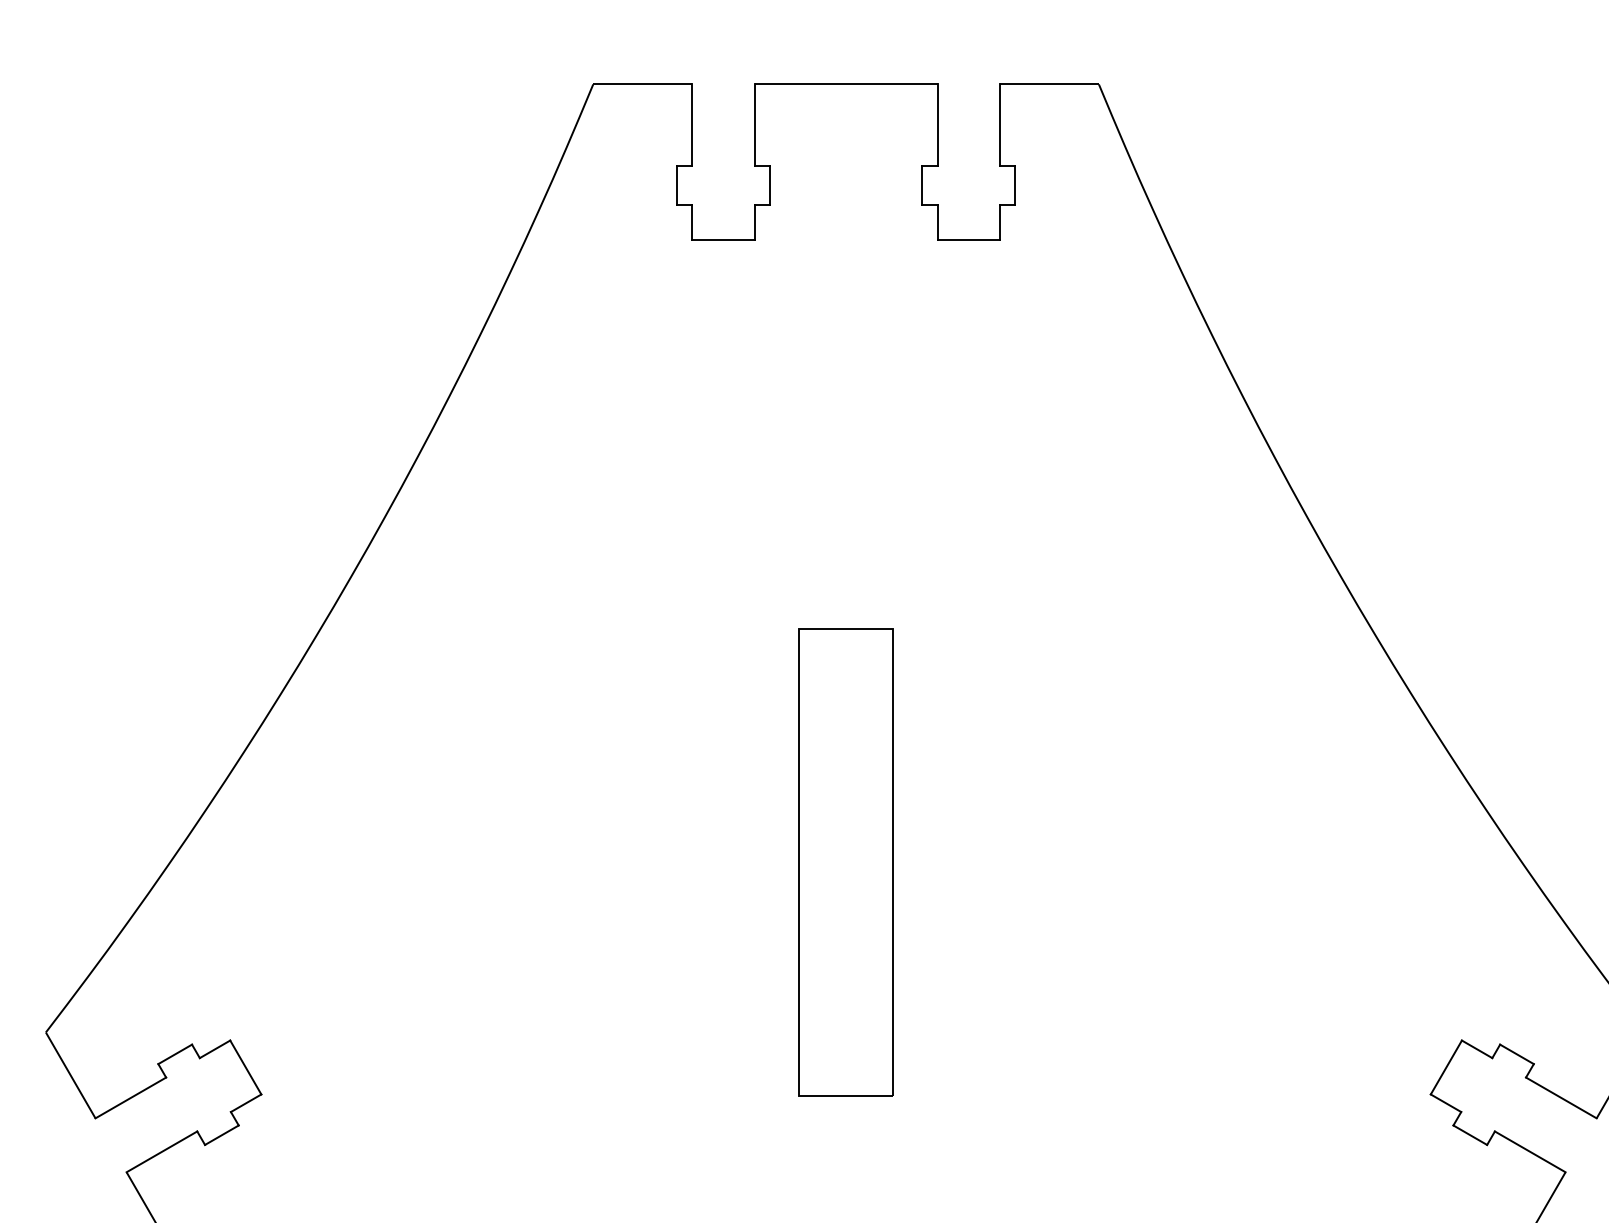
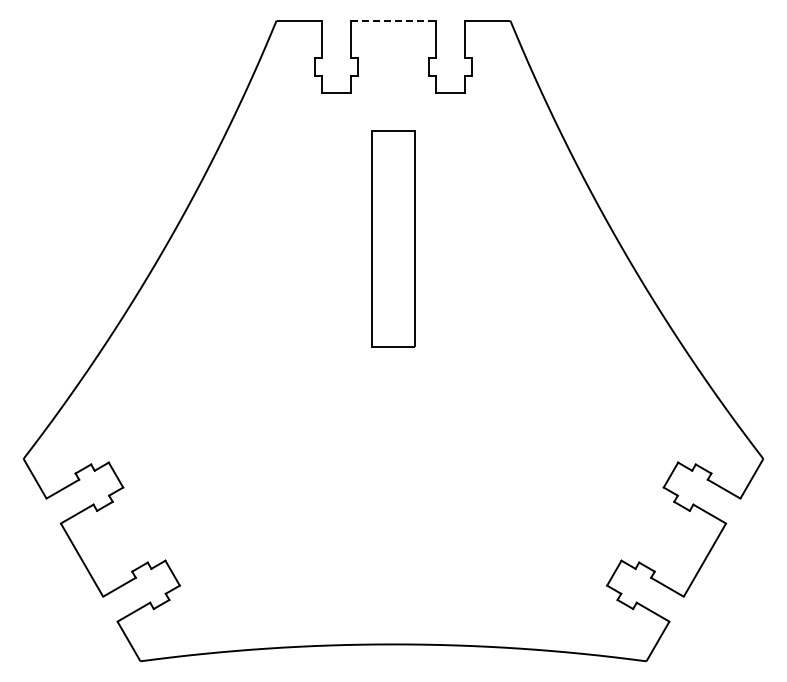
line: (846, 84) -> (393, 20), solid -> dashed
part: (846, 860) -> (393, 238), moved

